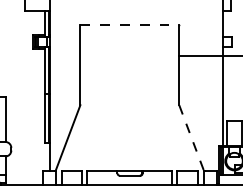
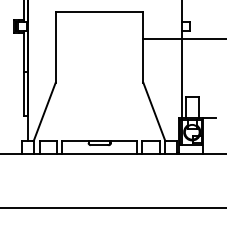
line: (129, 24) -> (99, 11), dashed -> solid
line: (191, 138) -> (154, 112), dashed -> solid

